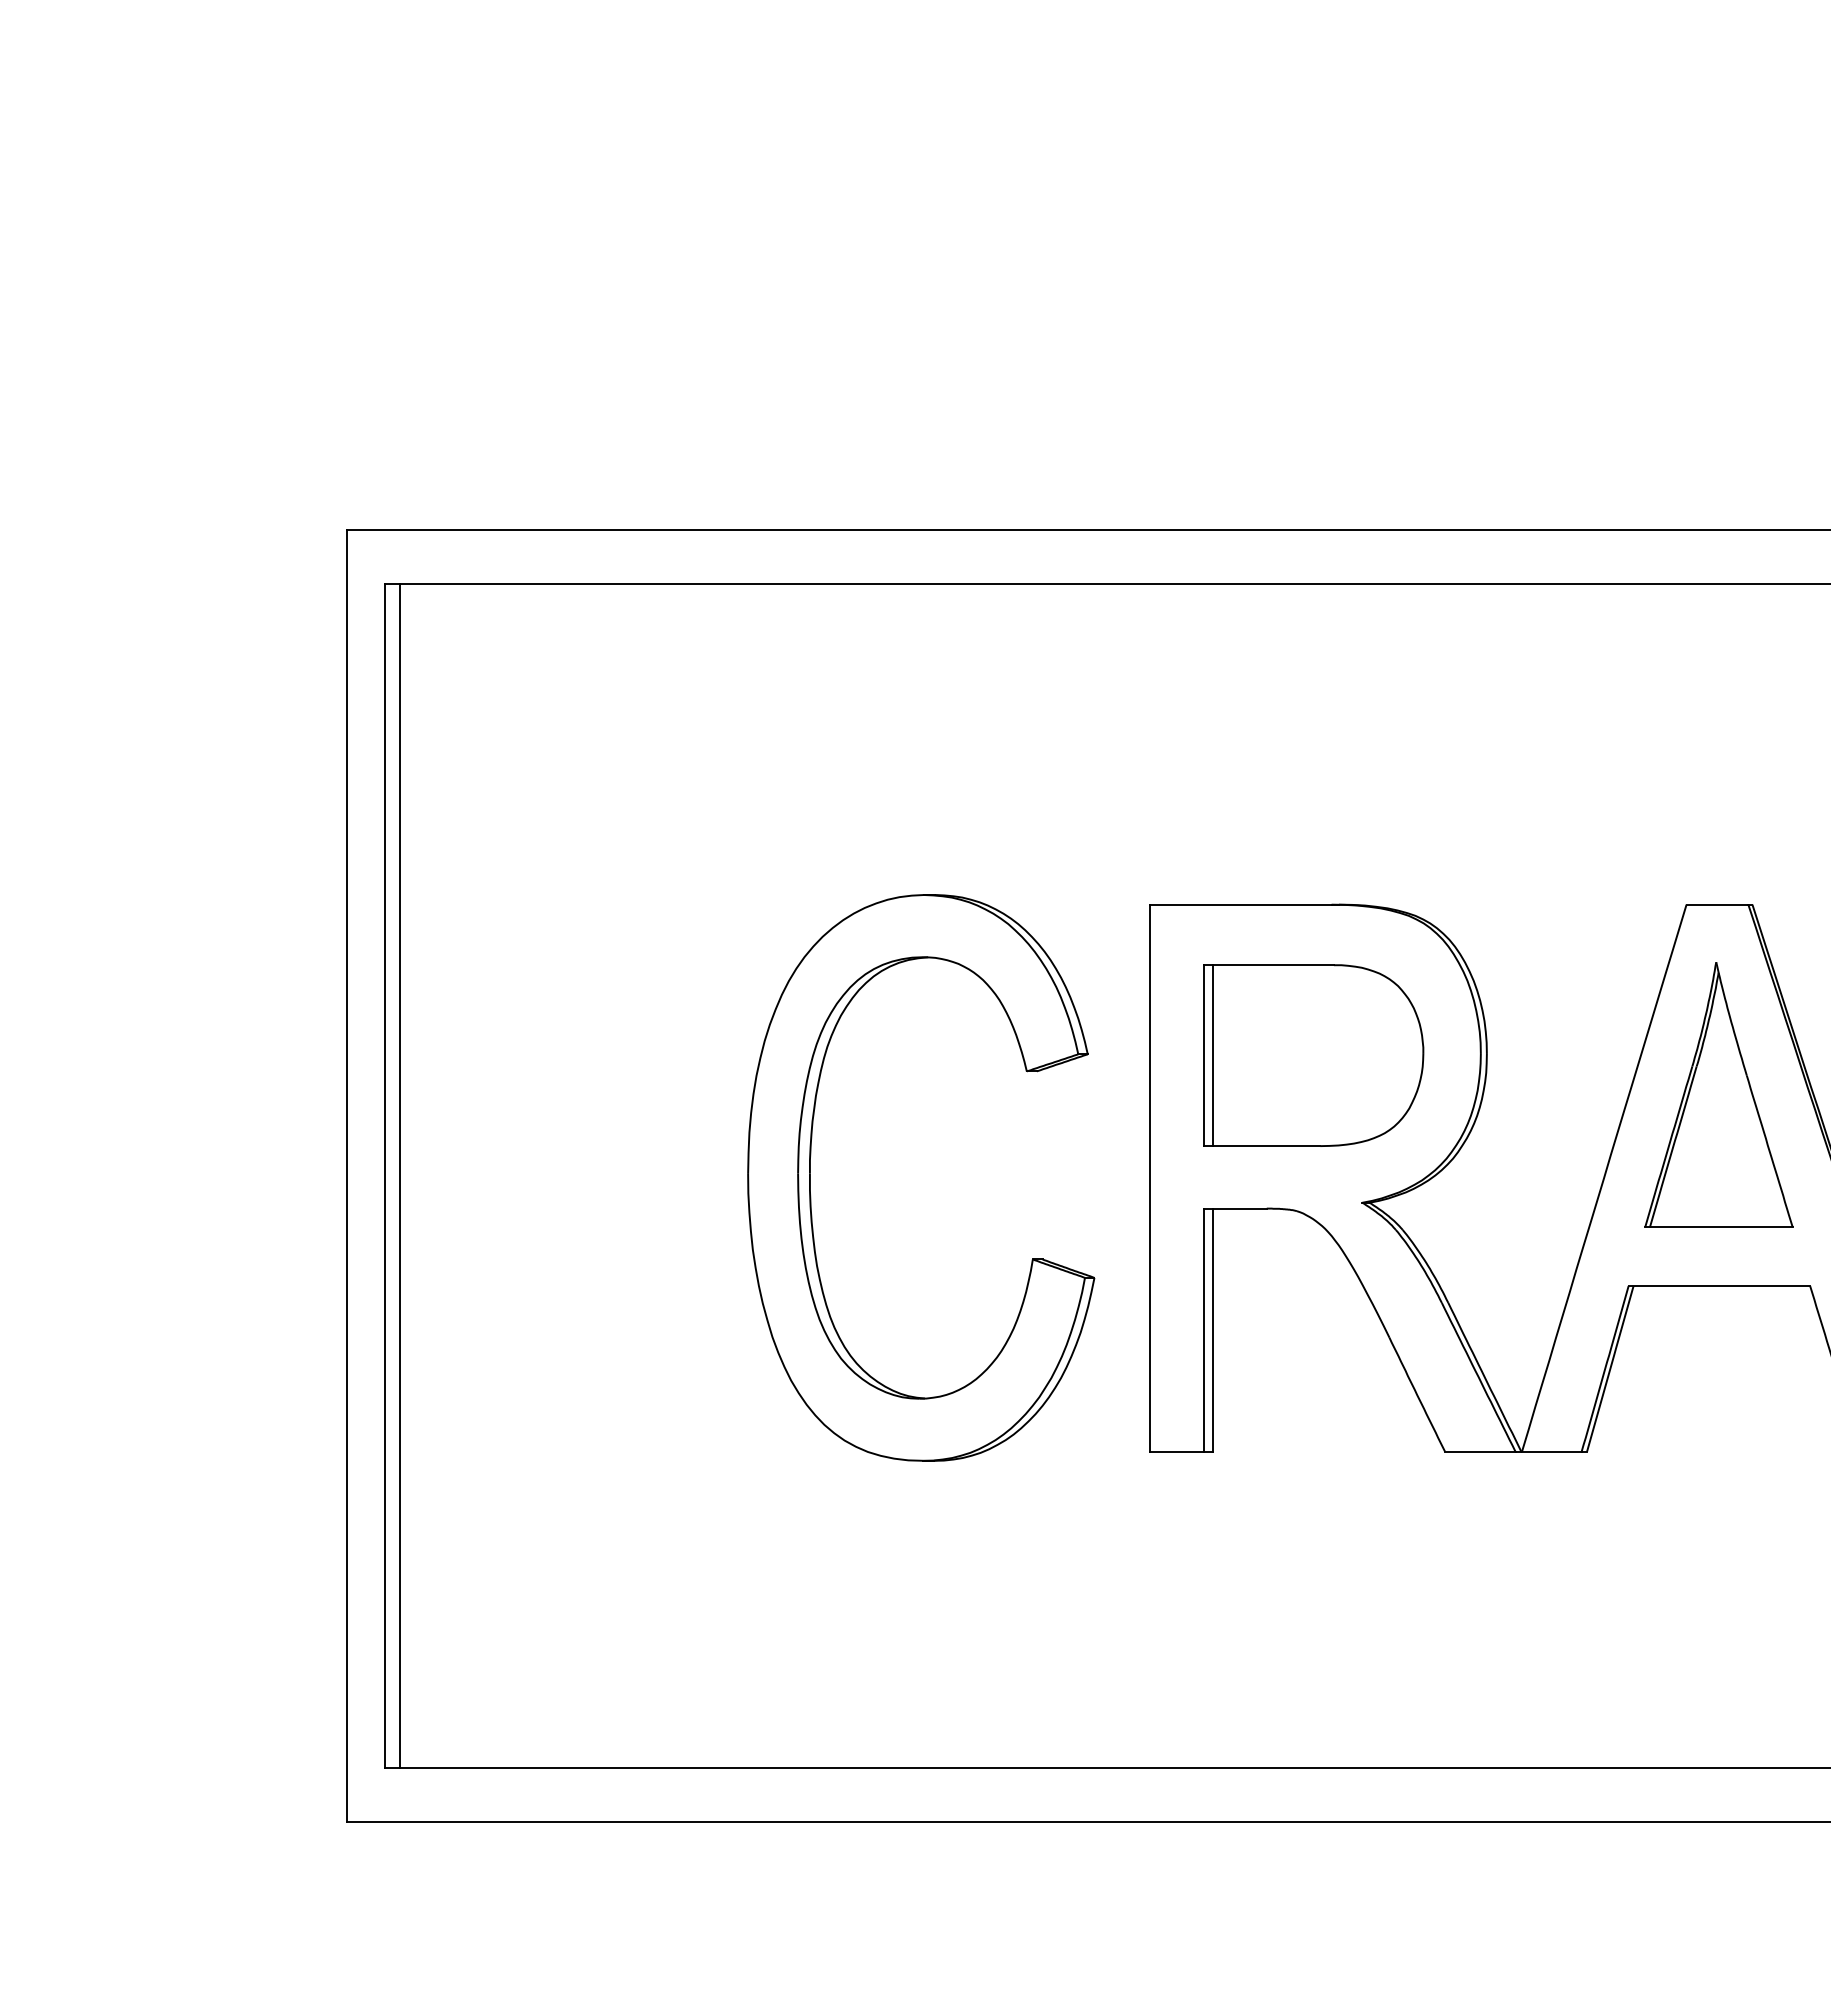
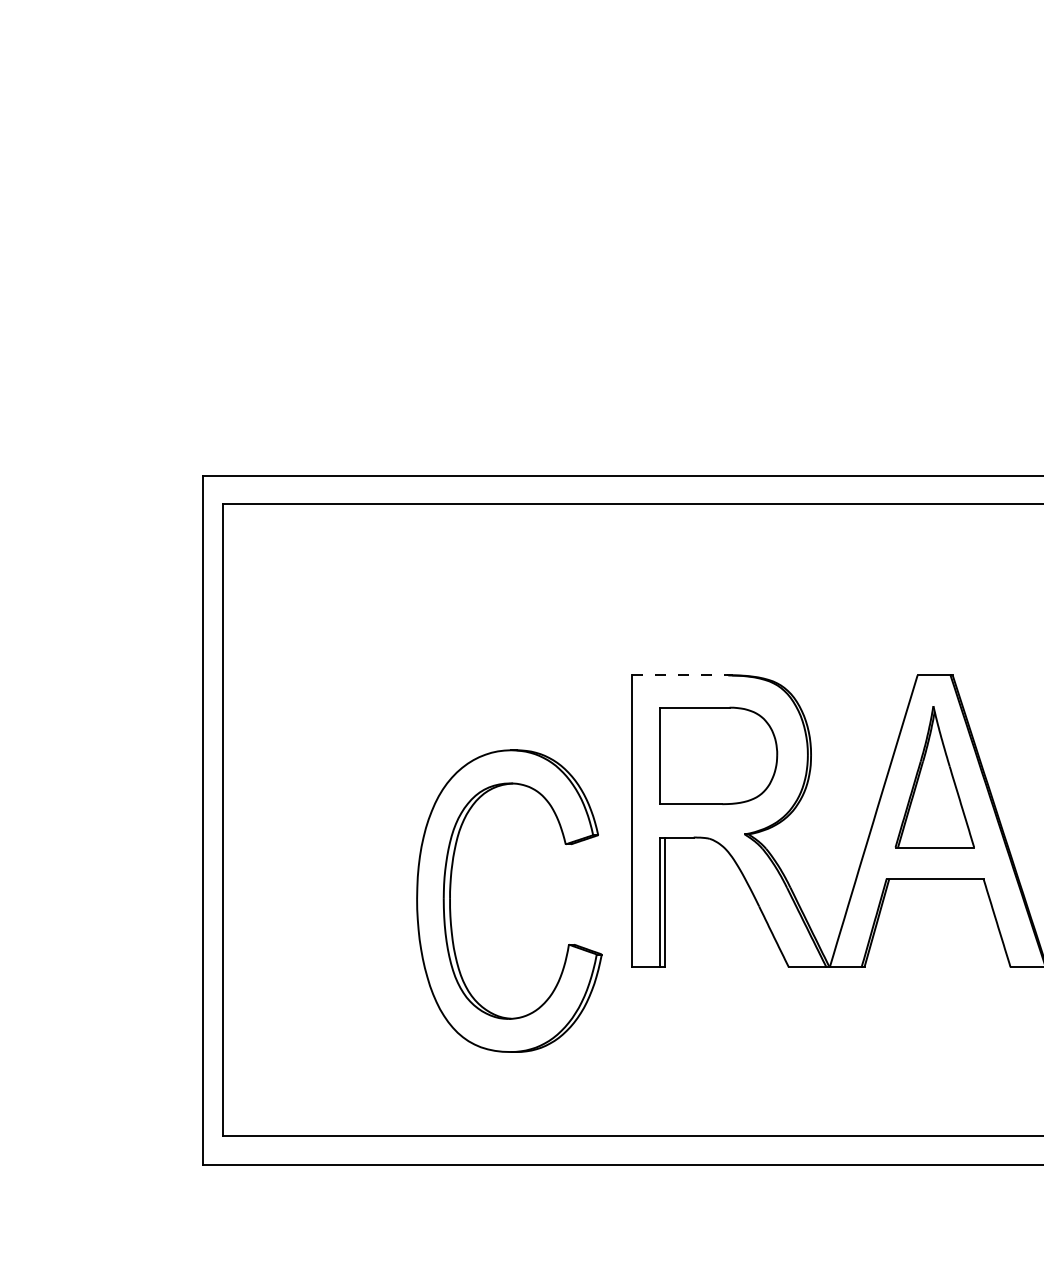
line: (1241, 904) -> (680, 675), solid -> dashed
line: (1211, 1054) -> (664, 755), removed
line: (400, 1176) -> (231, 820), removed
part: (812, 1195) -> (451, 910), moved

